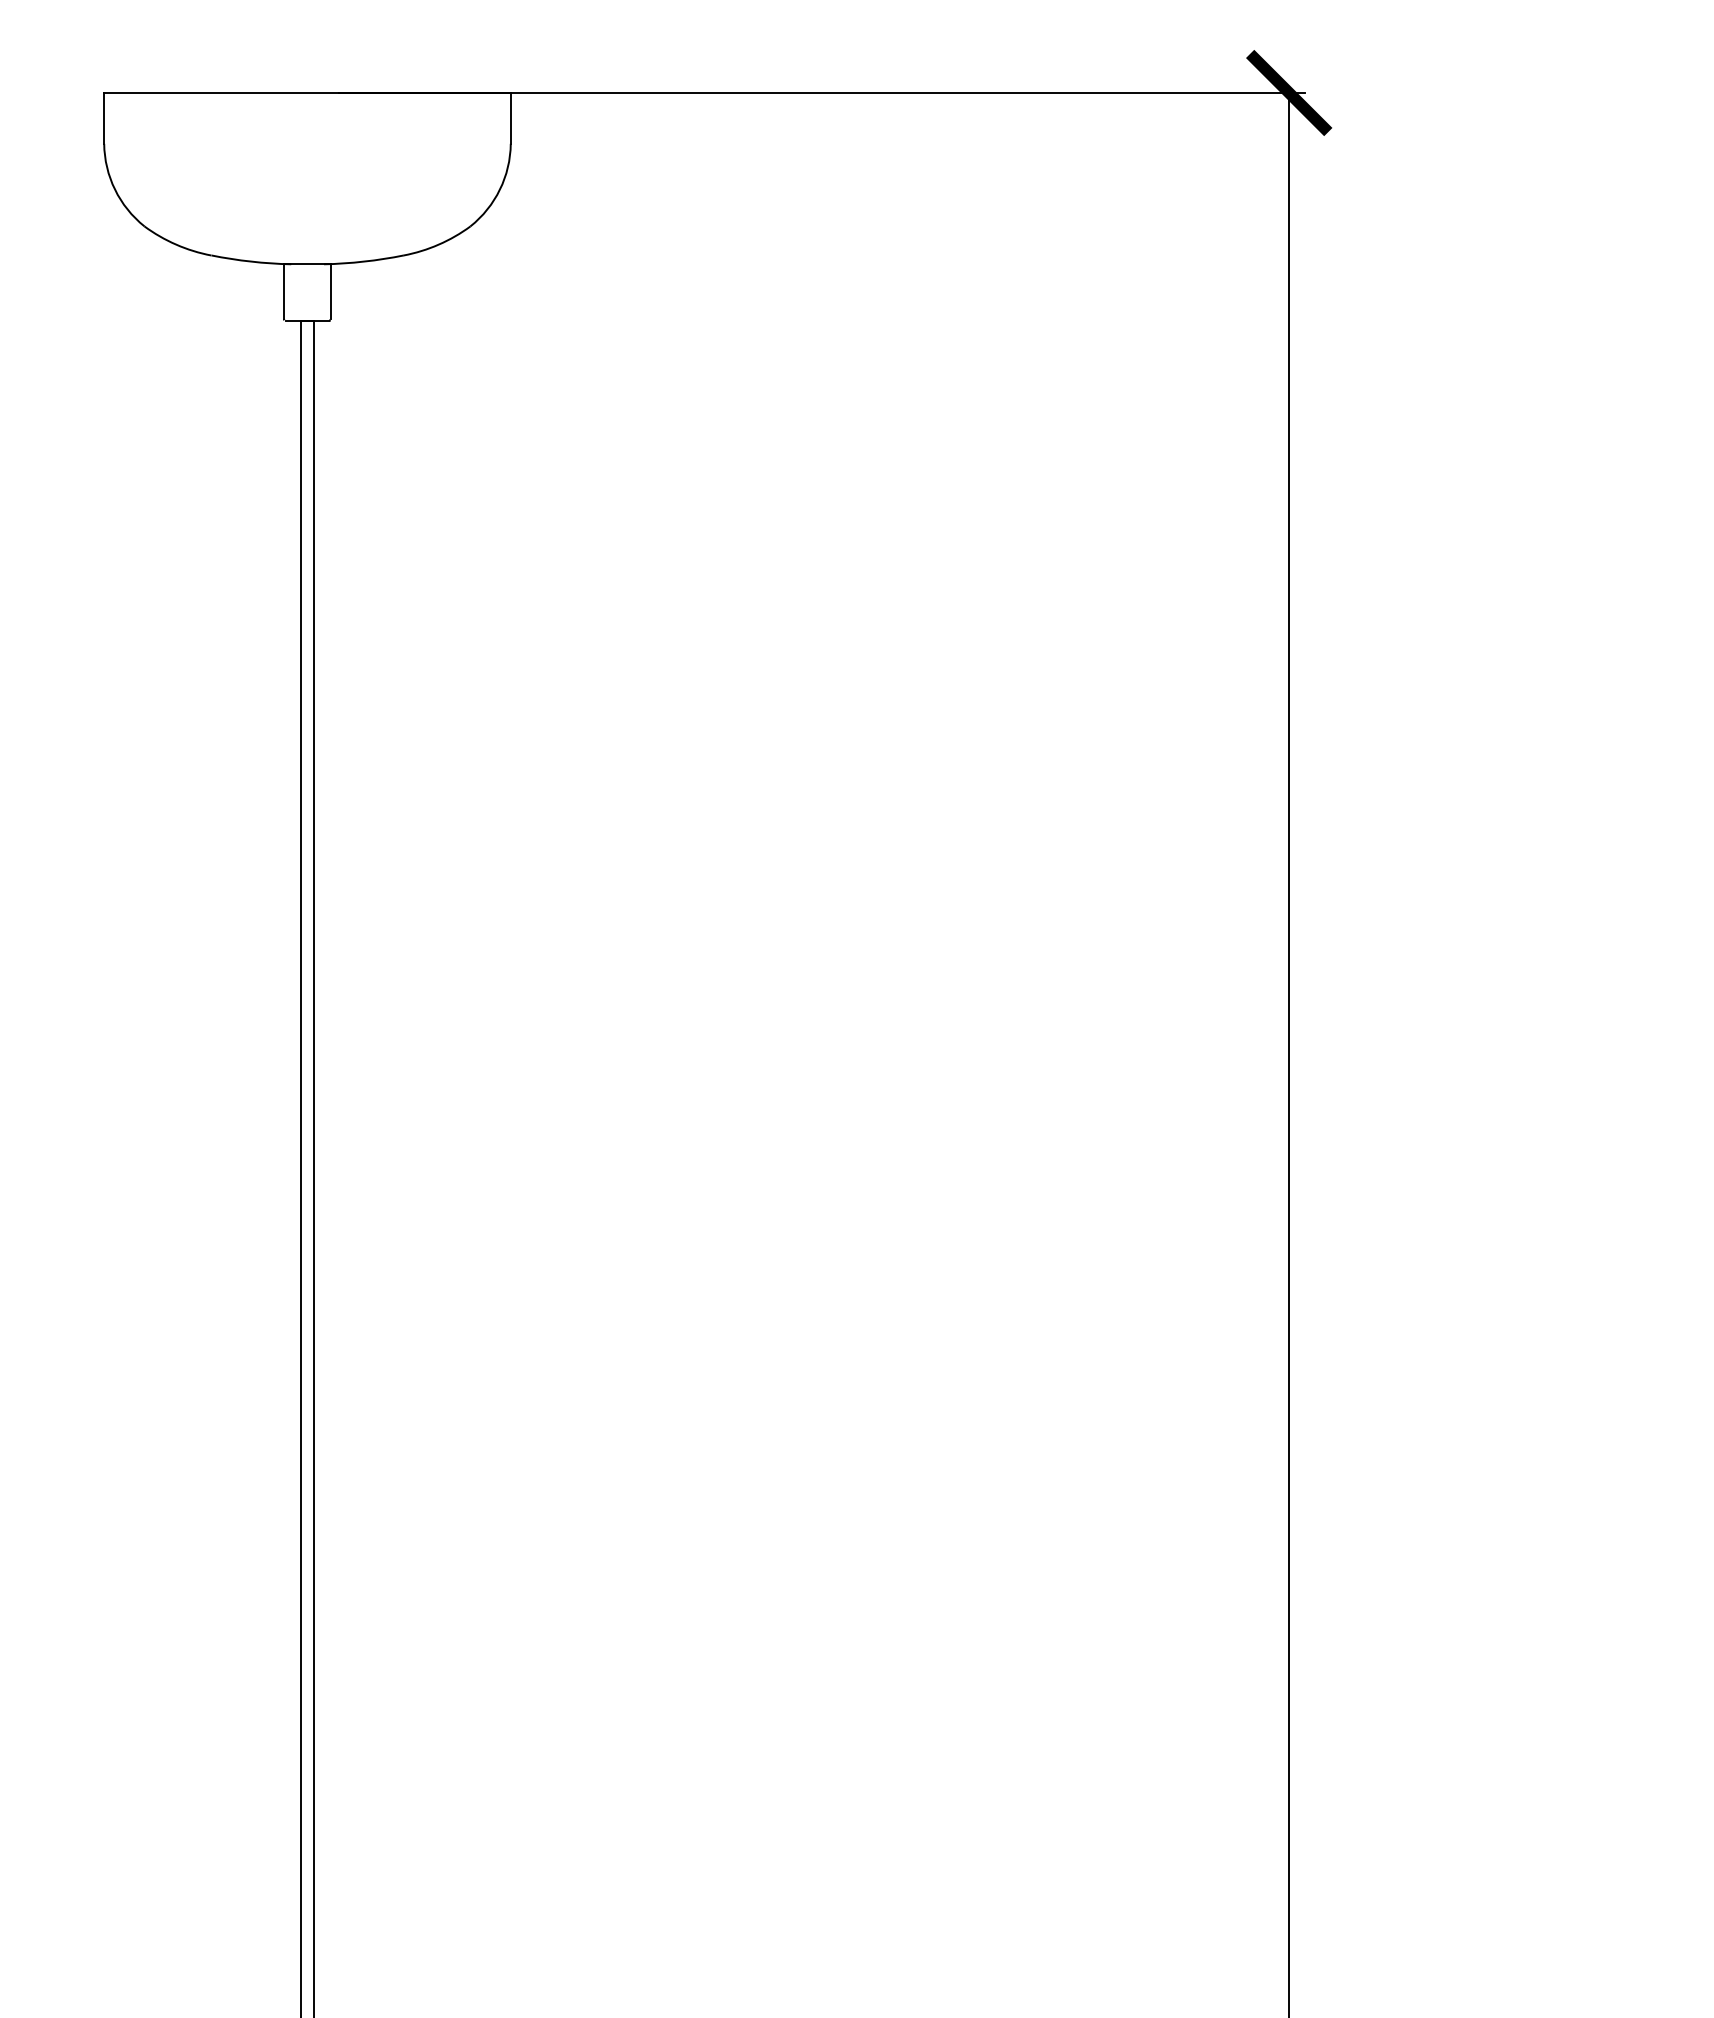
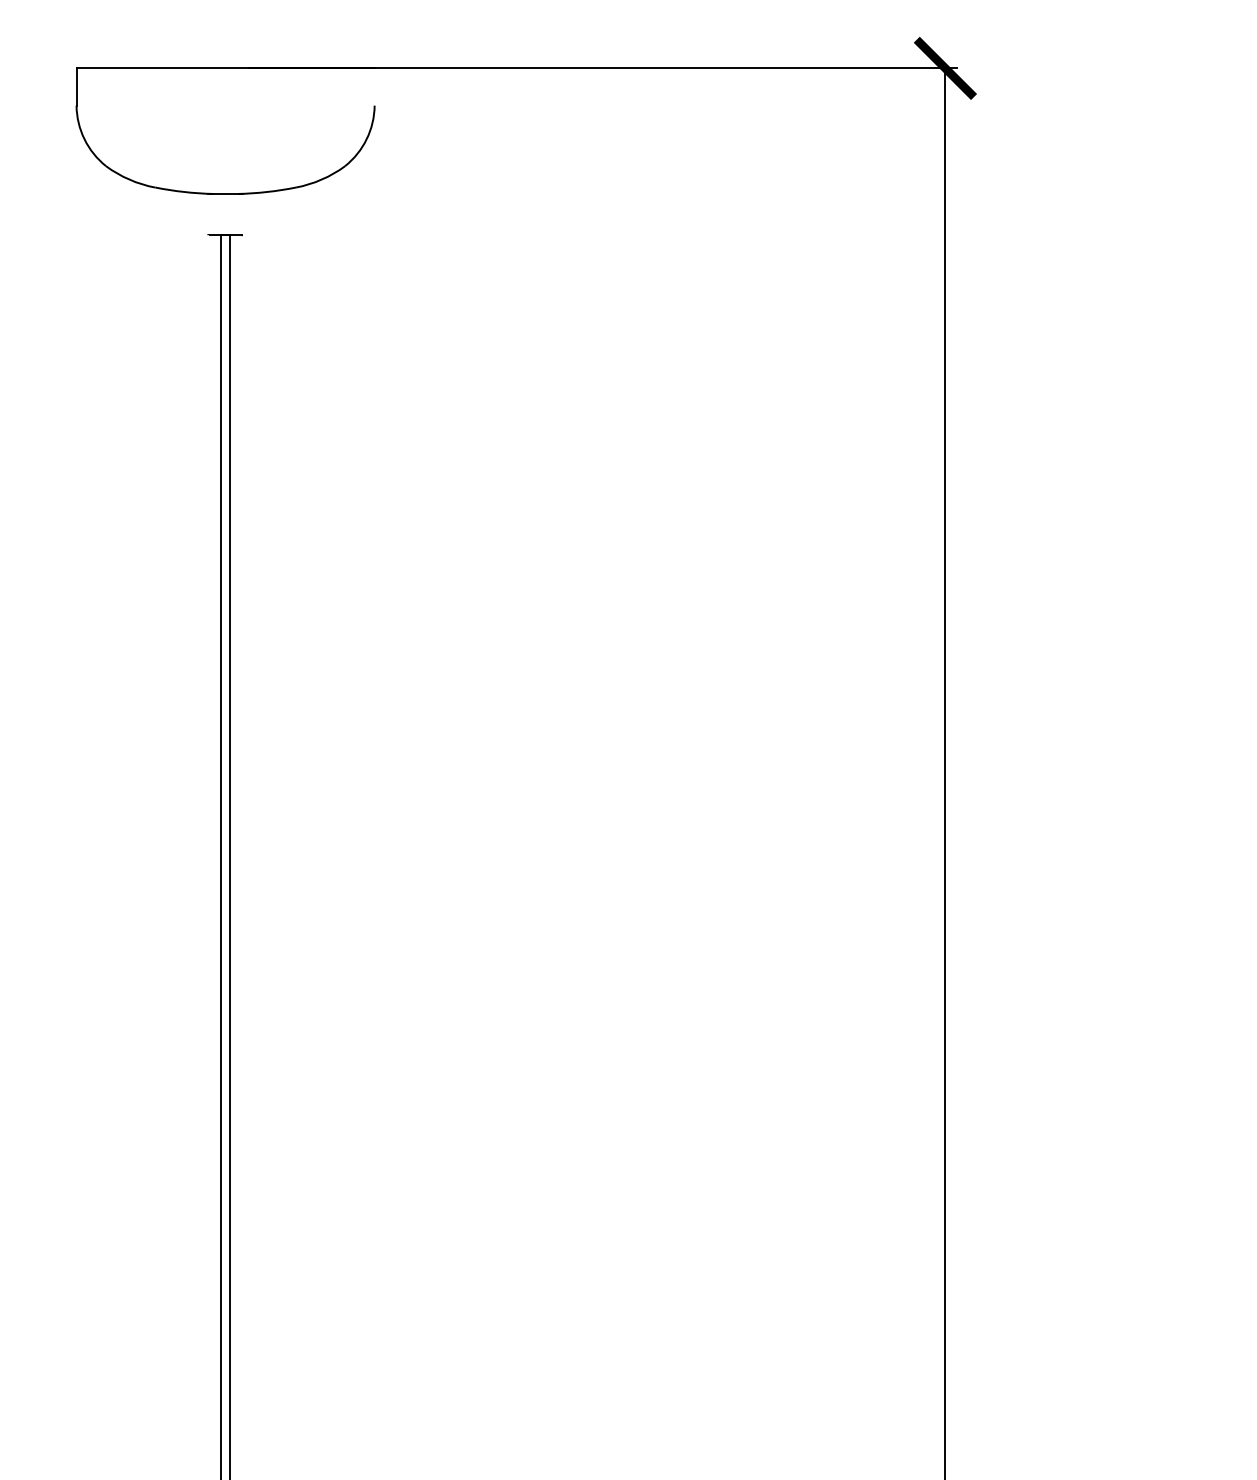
line: (510, 118) -> (374, 87), removed
line: (284, 291) -> (208, 213), removed
line: (330, 291) -> (242, 213), removed

